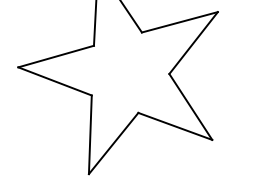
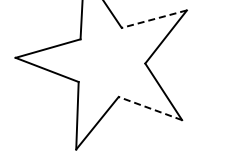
line: (180, 22) -> (154, 19), solid -> dashed
line: (175, 126) -> (150, 108), solid -> dashed

